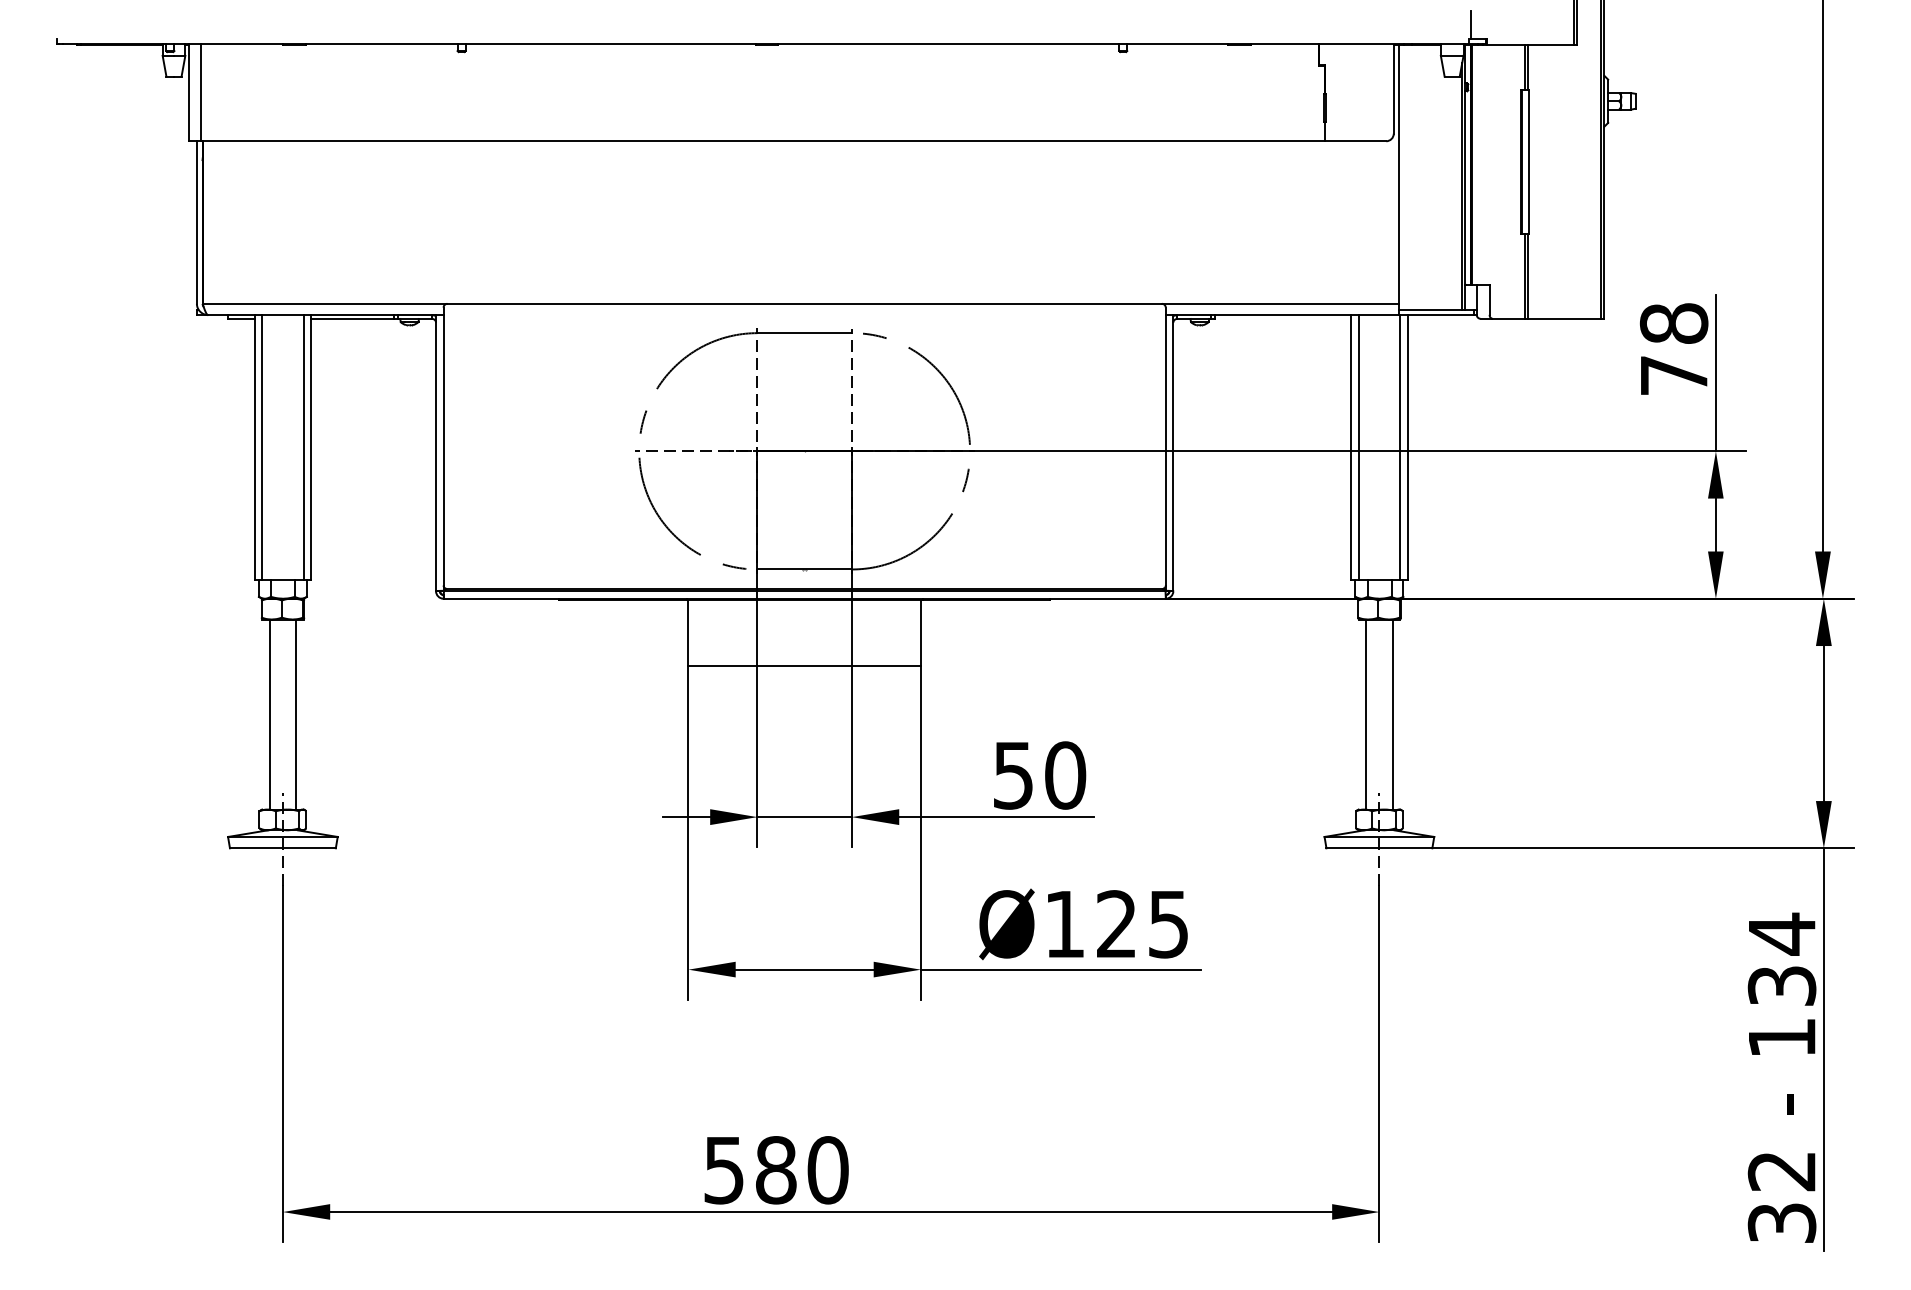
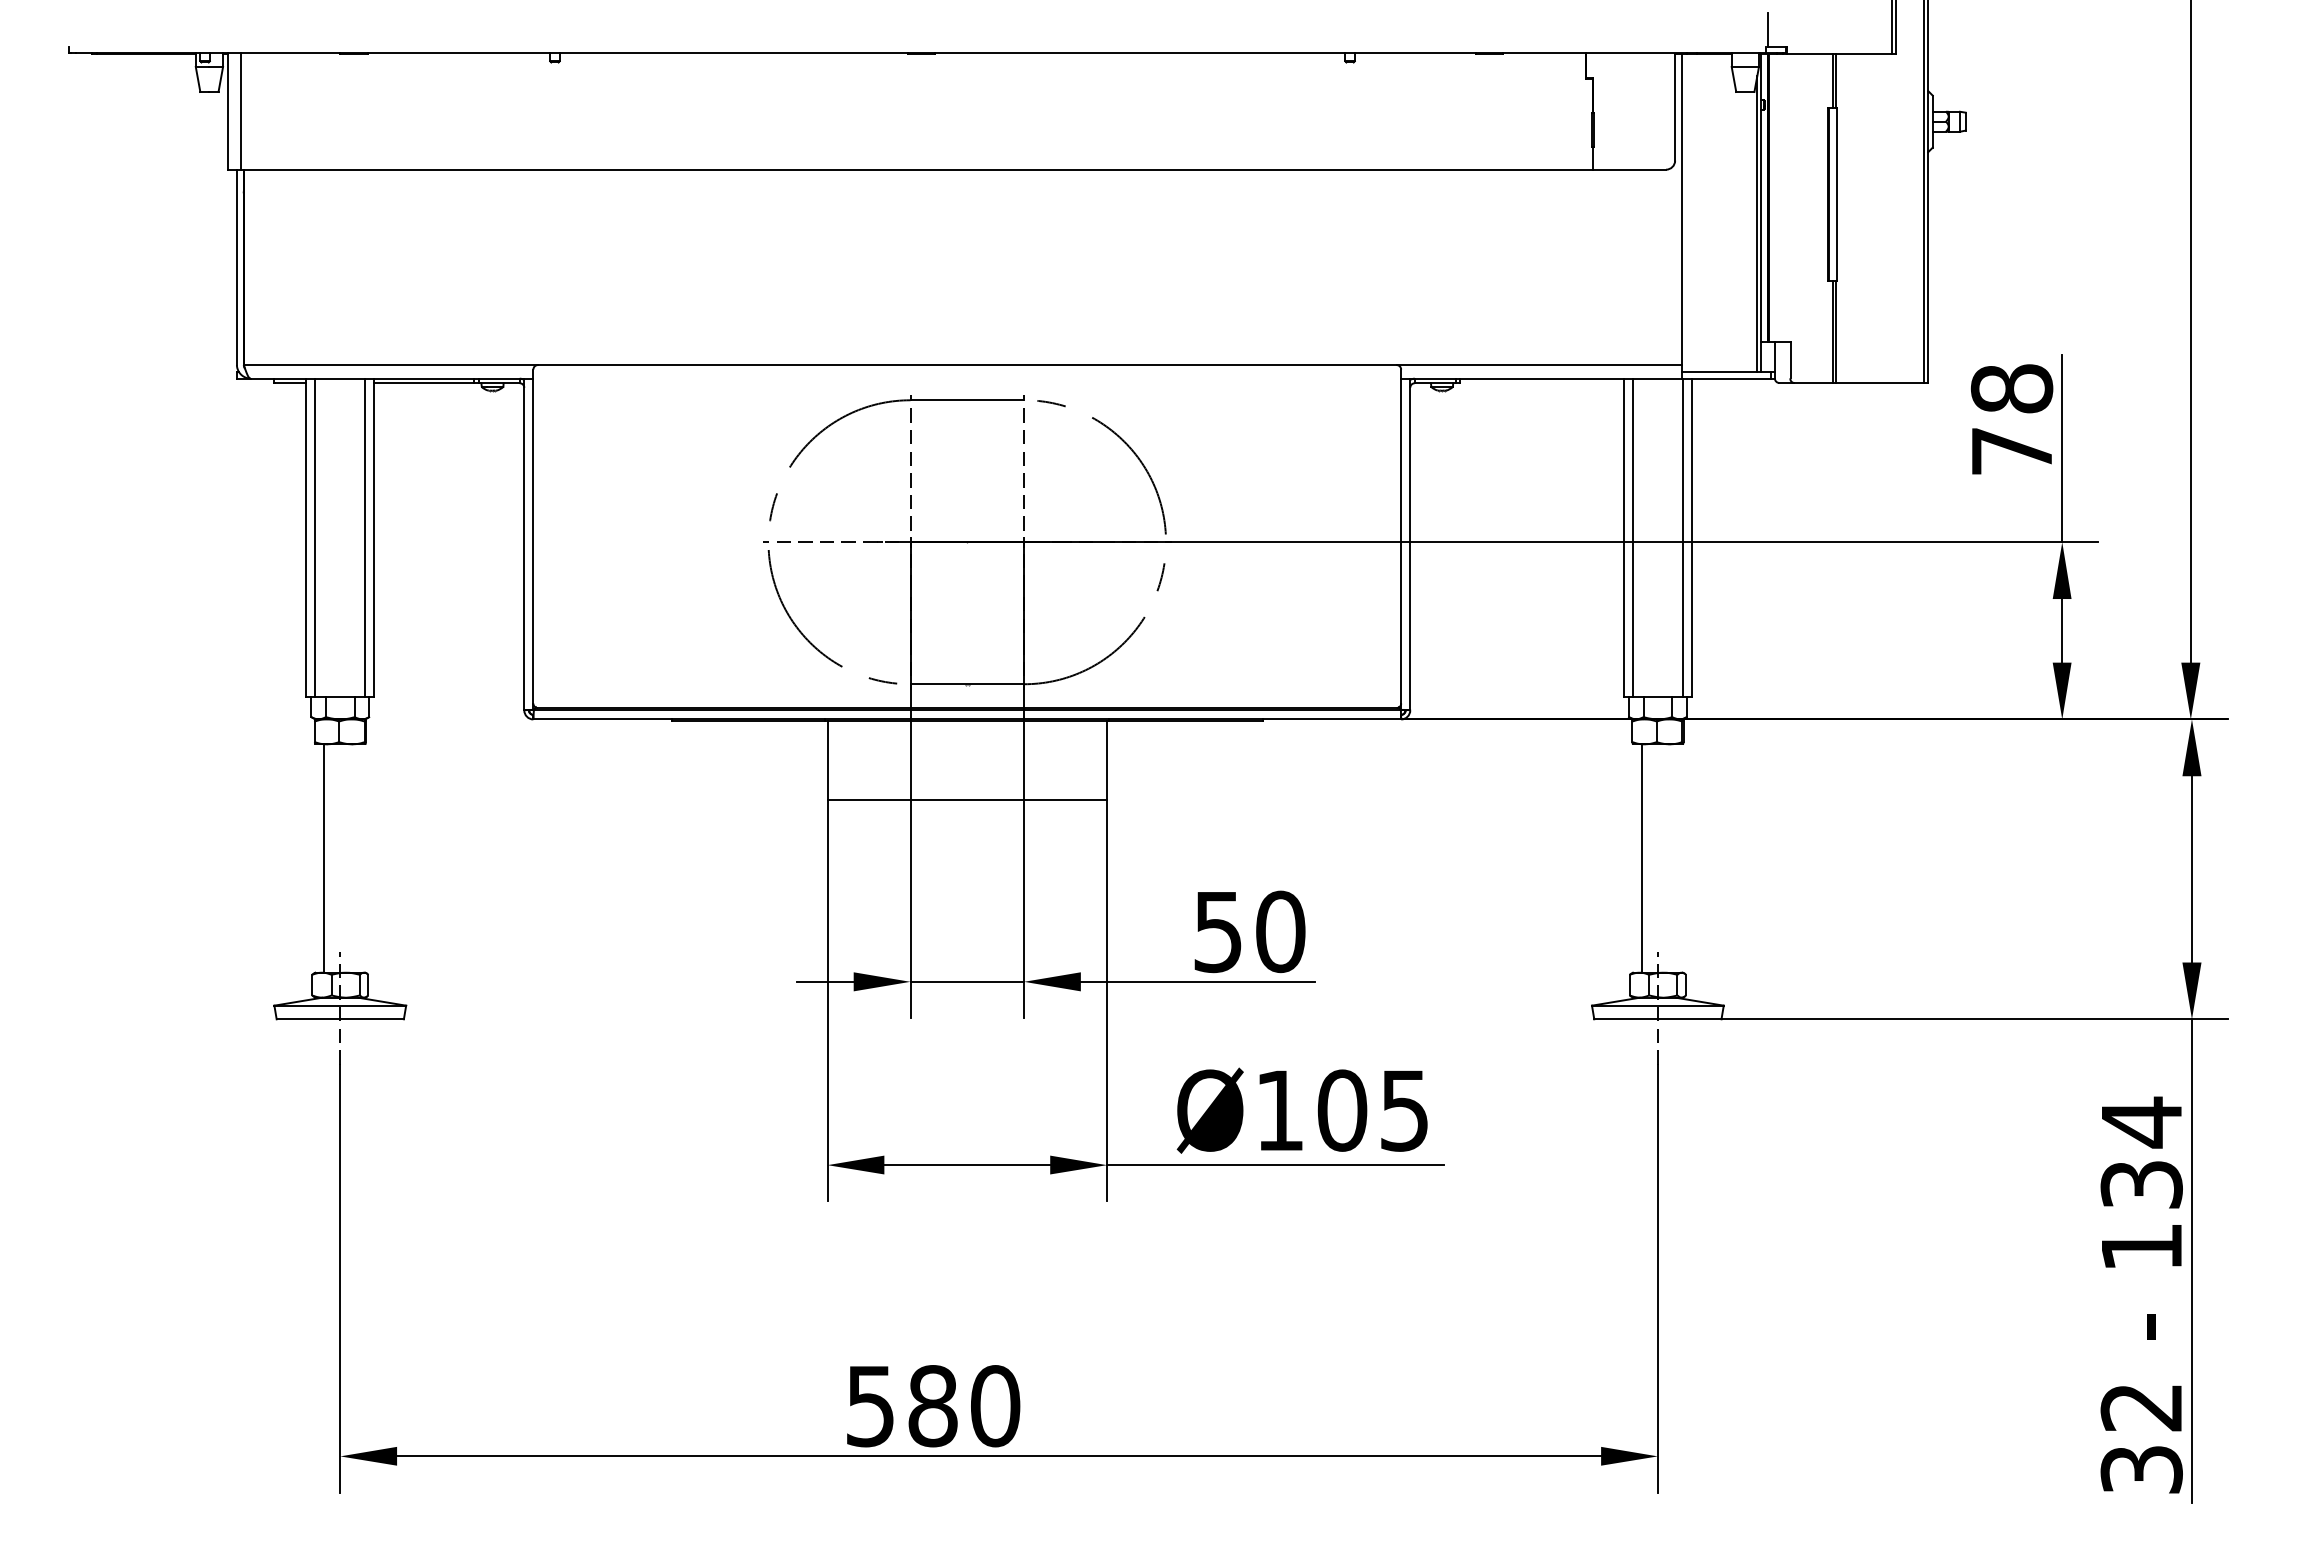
line: (296, 714) -> (356, 858), removed
line: (1392, 714) -> (1673, 858), removed
text: (1116, 924) -> (1342, 1110), Ø125 -> Ø105

